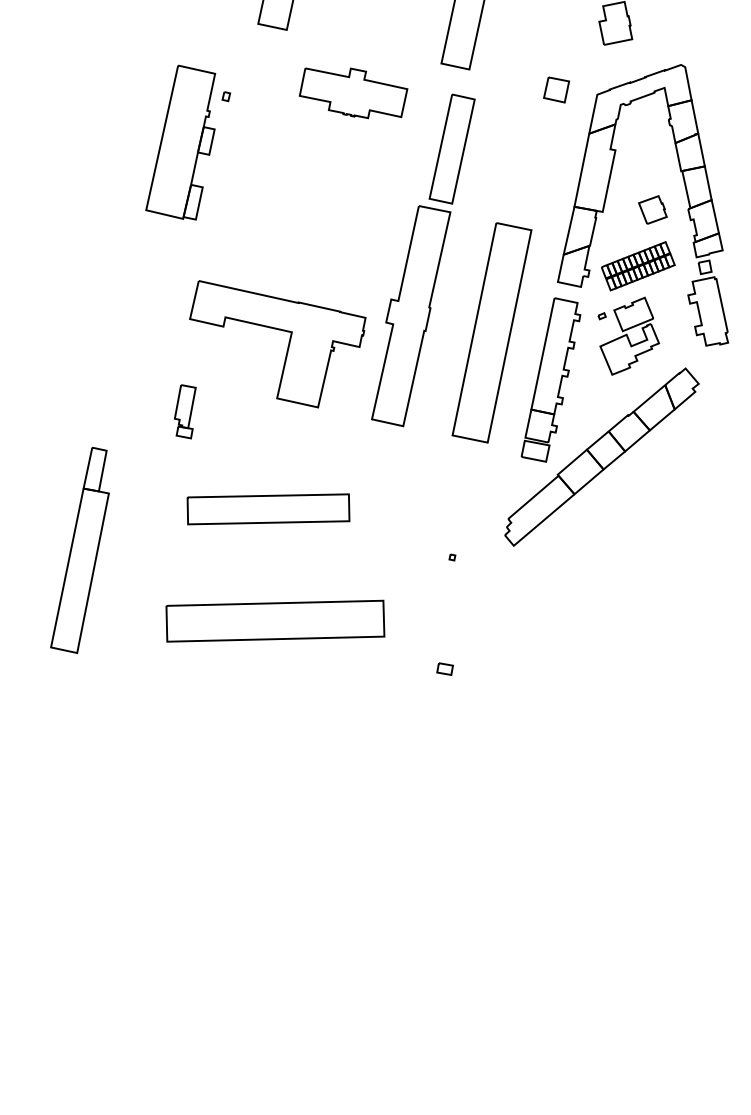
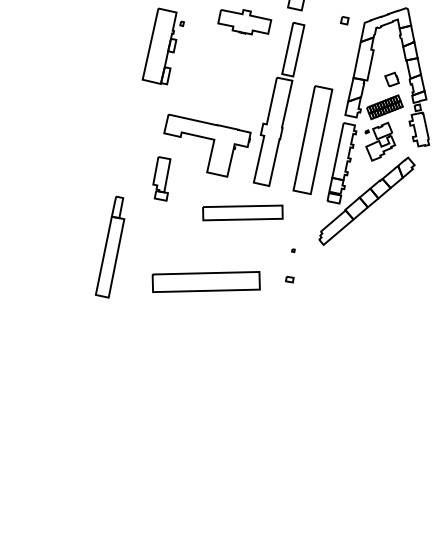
part: (556, 89) -> (344, 20), size x0.62
part: (184, 410) -> (161, 178), size x1.67
part: (267, 508) -> (242, 212), moved
part: (444, 668) -> (289, 279), moved

